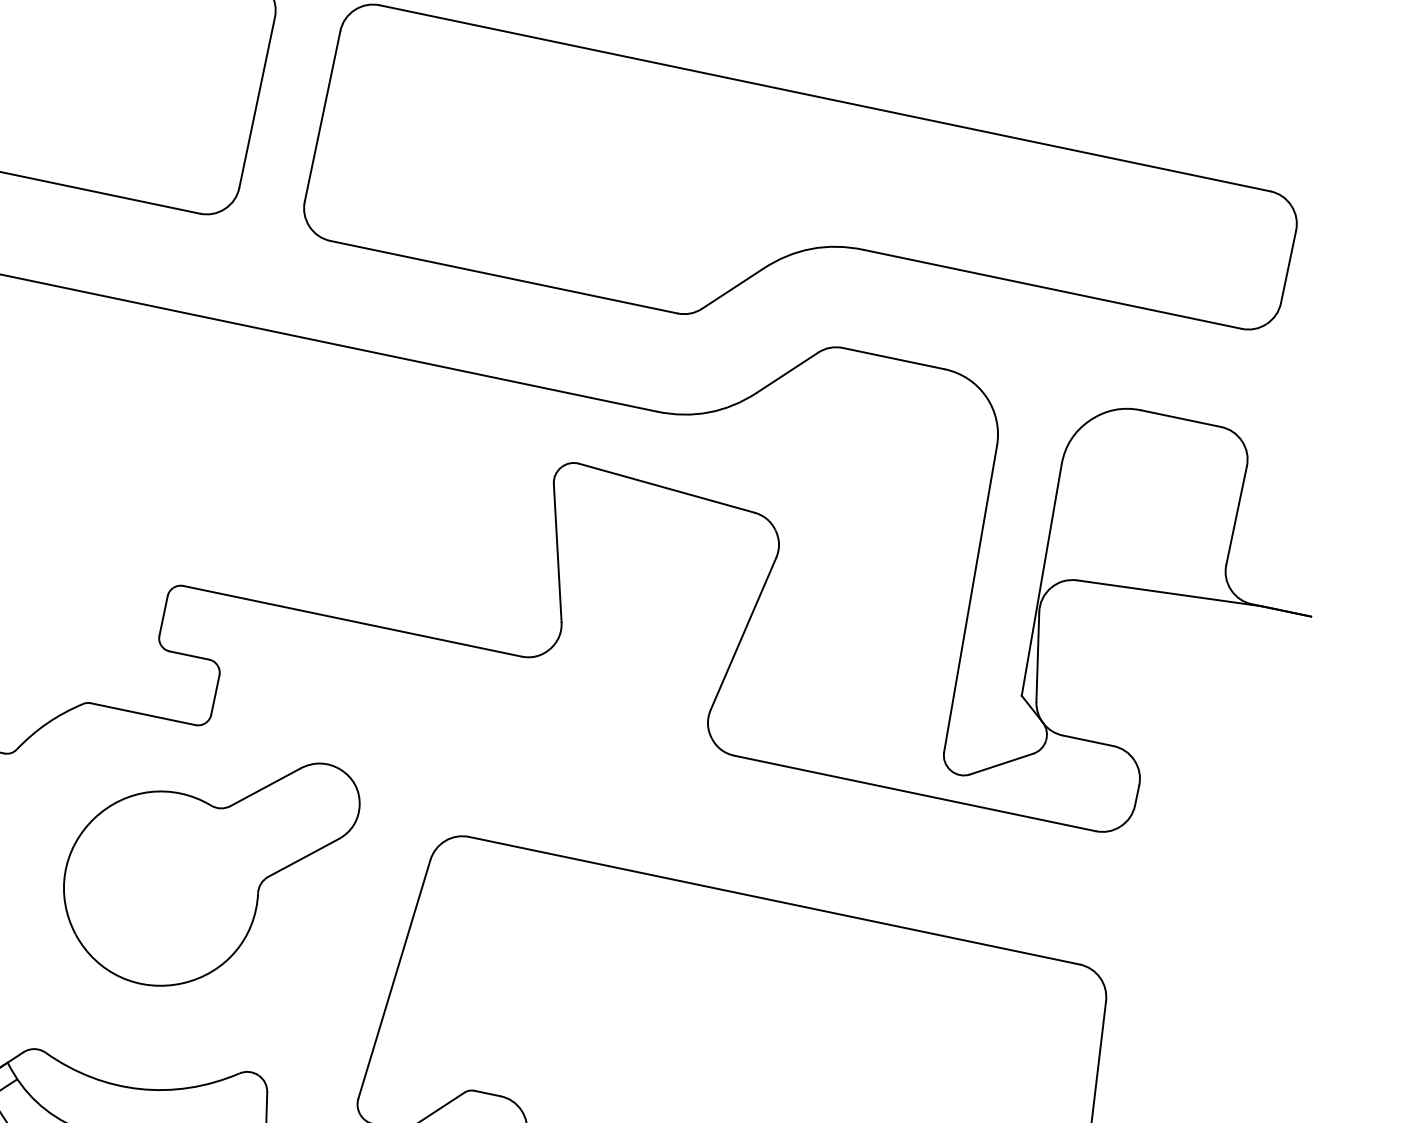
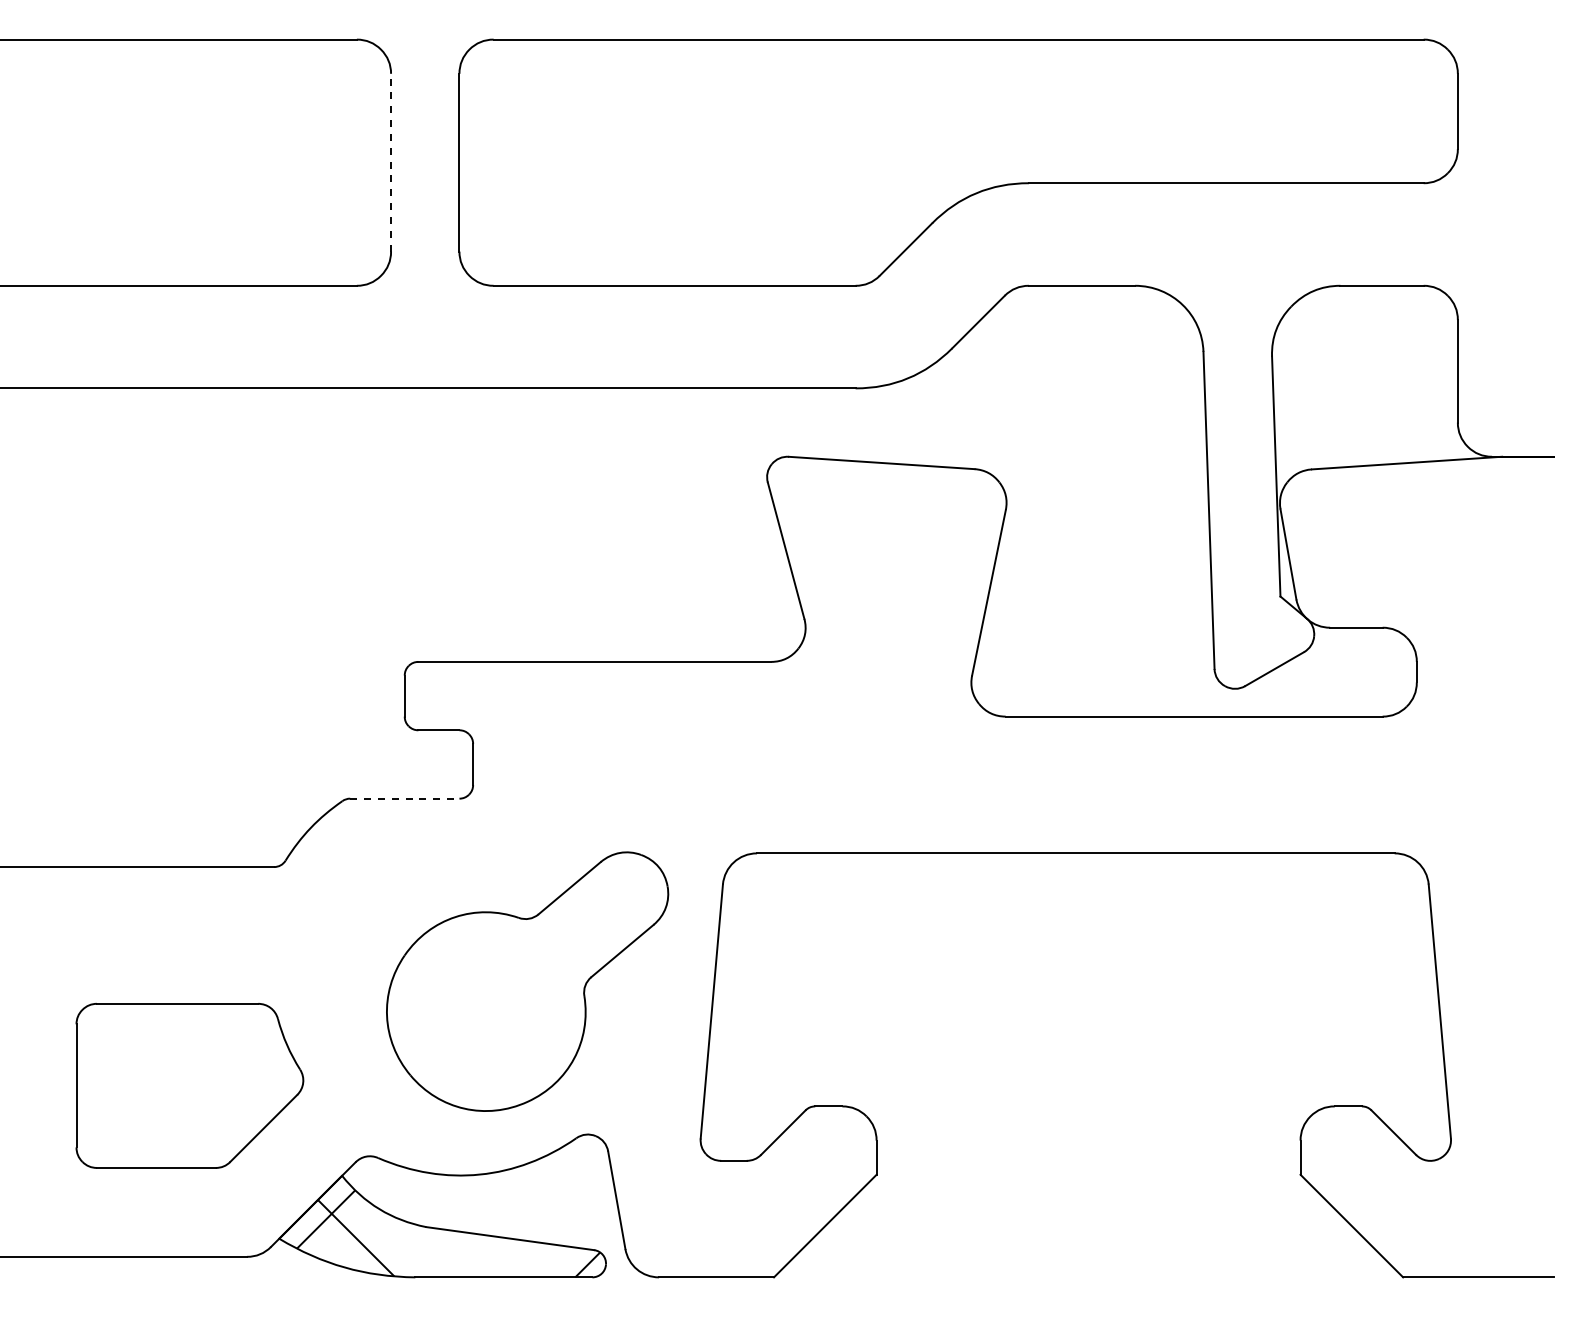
line: (257, 102) -> (391, 162), solid -> dashed
line: (142, 713) -> (404, 798), solid -> dashed
part: (206, 868) -> (527, 981), moved

